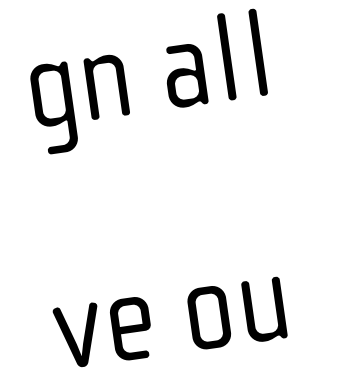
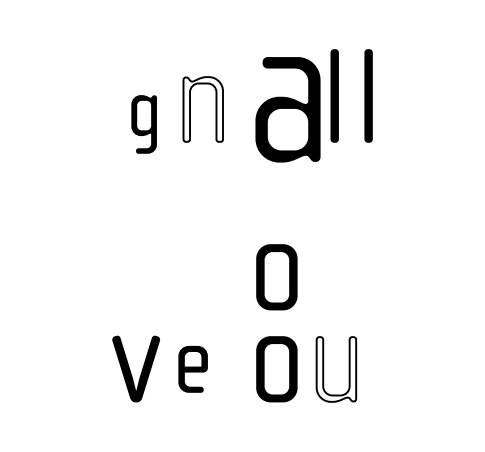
part: (184, 75) -> (287, 109), size x1.6
fill: (106, 86) -> (202, 109), removed
part: (53, 108) -> (143, 124), size x0.6
part: (196, 232) -> (276, 277), added
fill: (264, 310) -> (336, 369), removed
part: (131, 329) -> (192, 369), size x0.7

